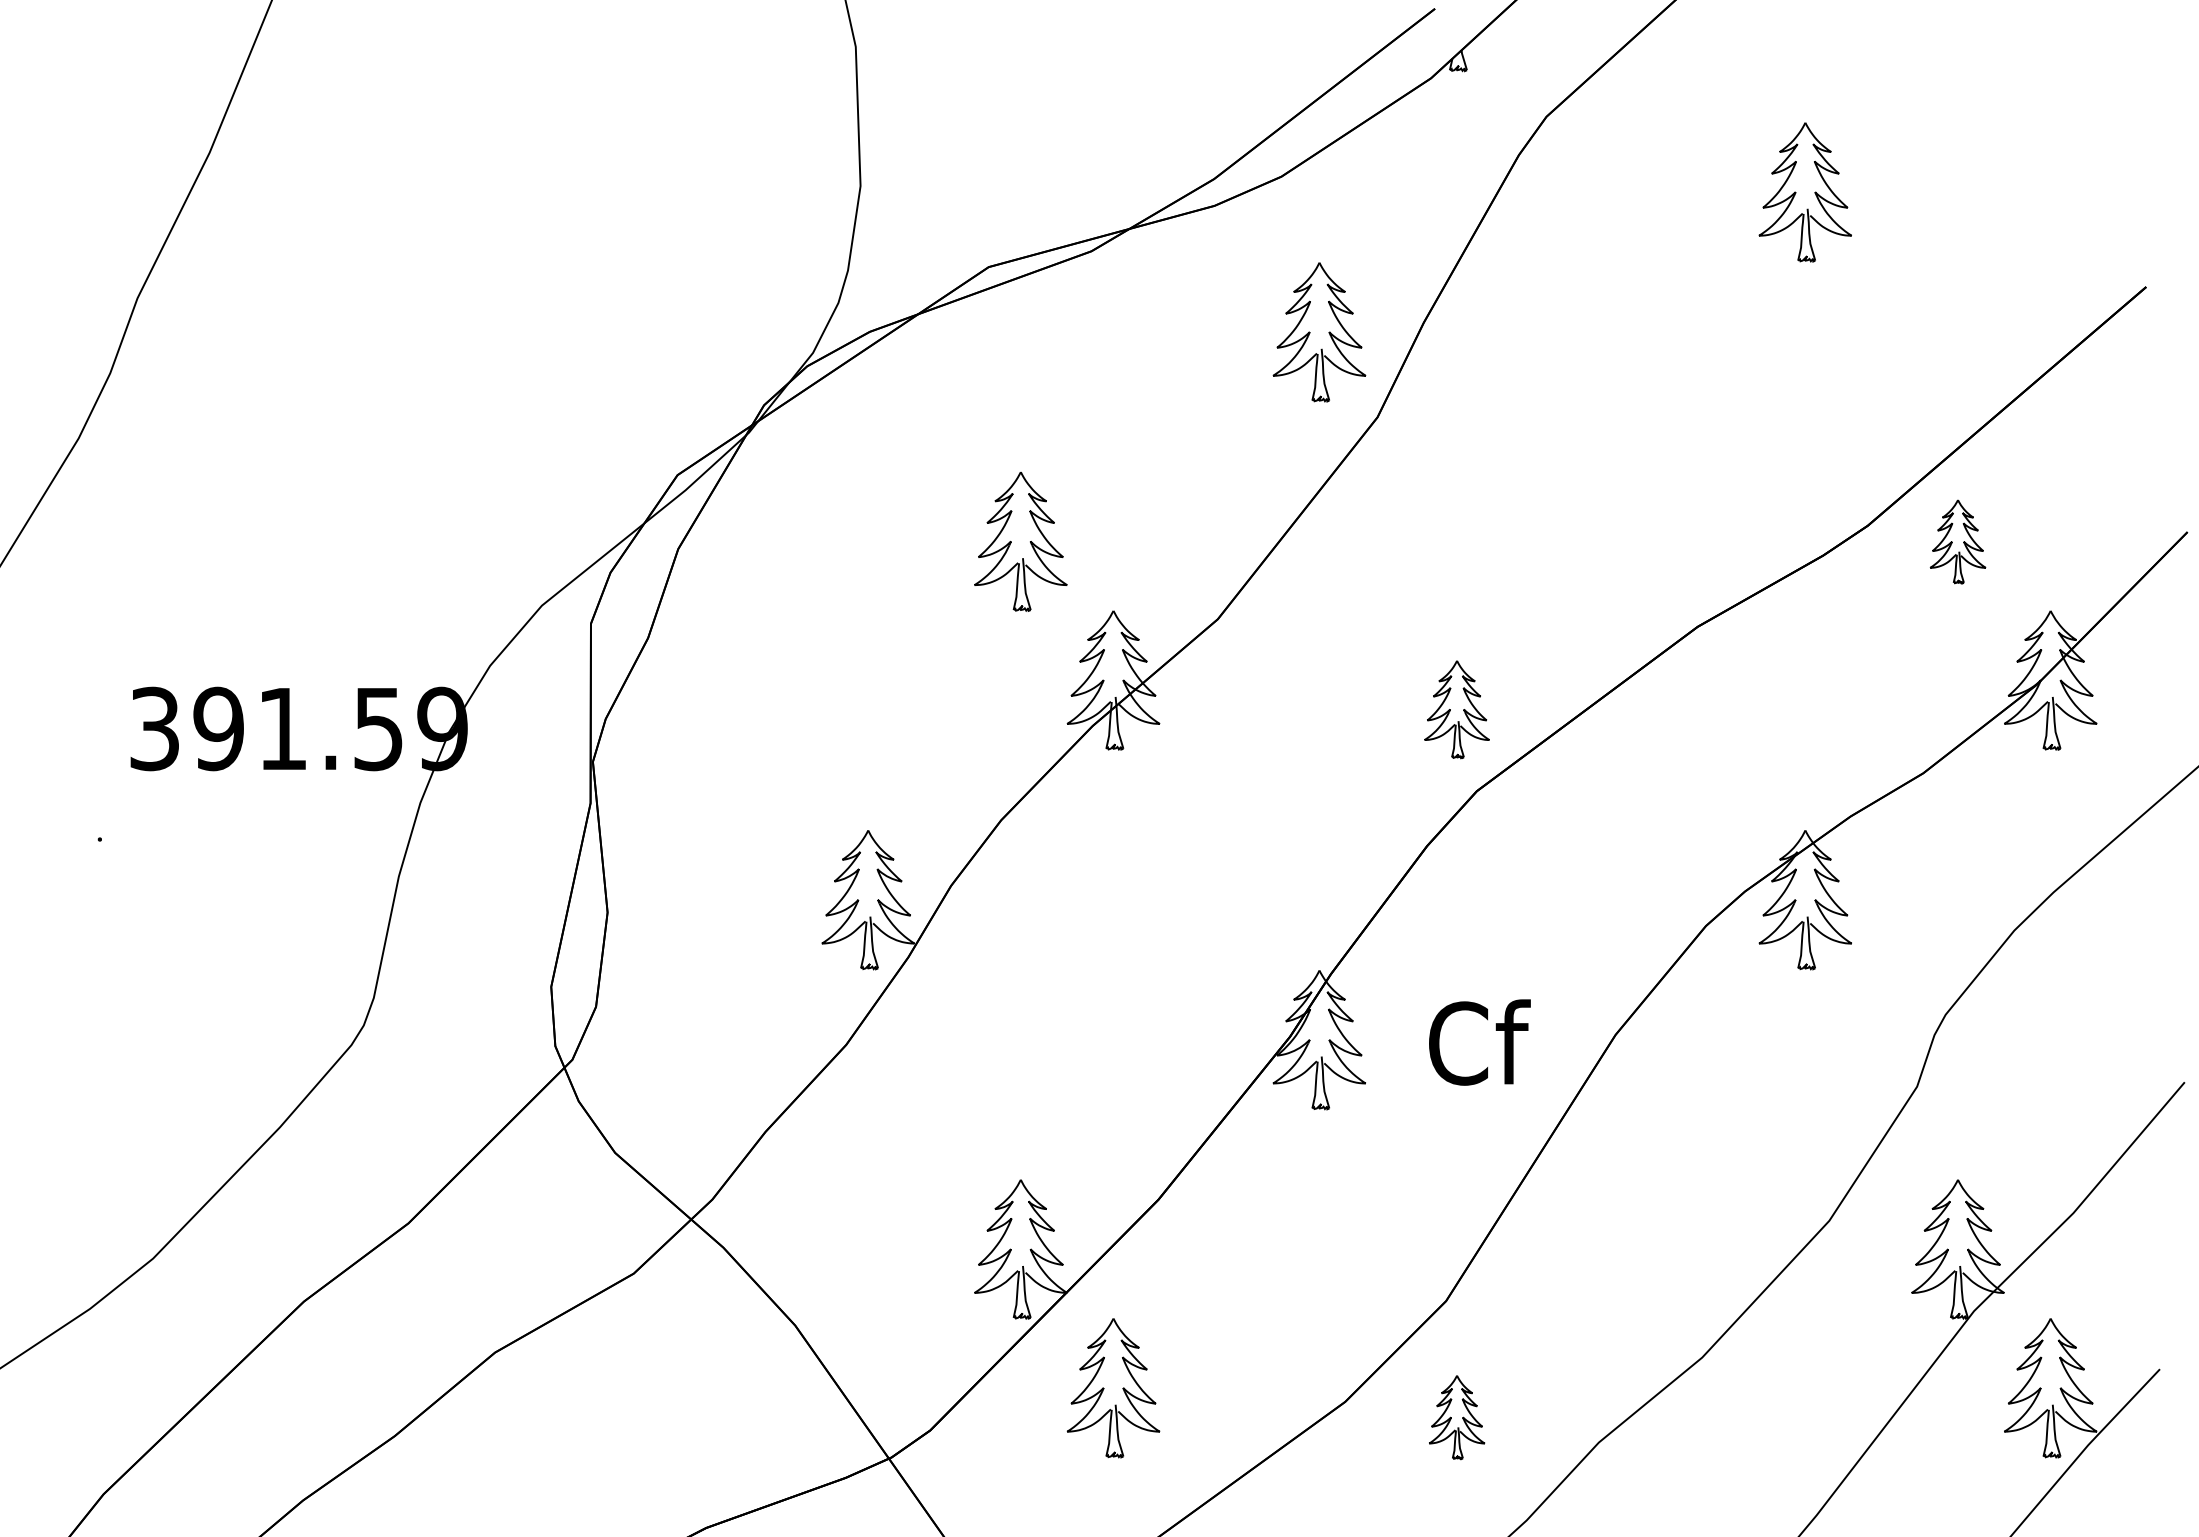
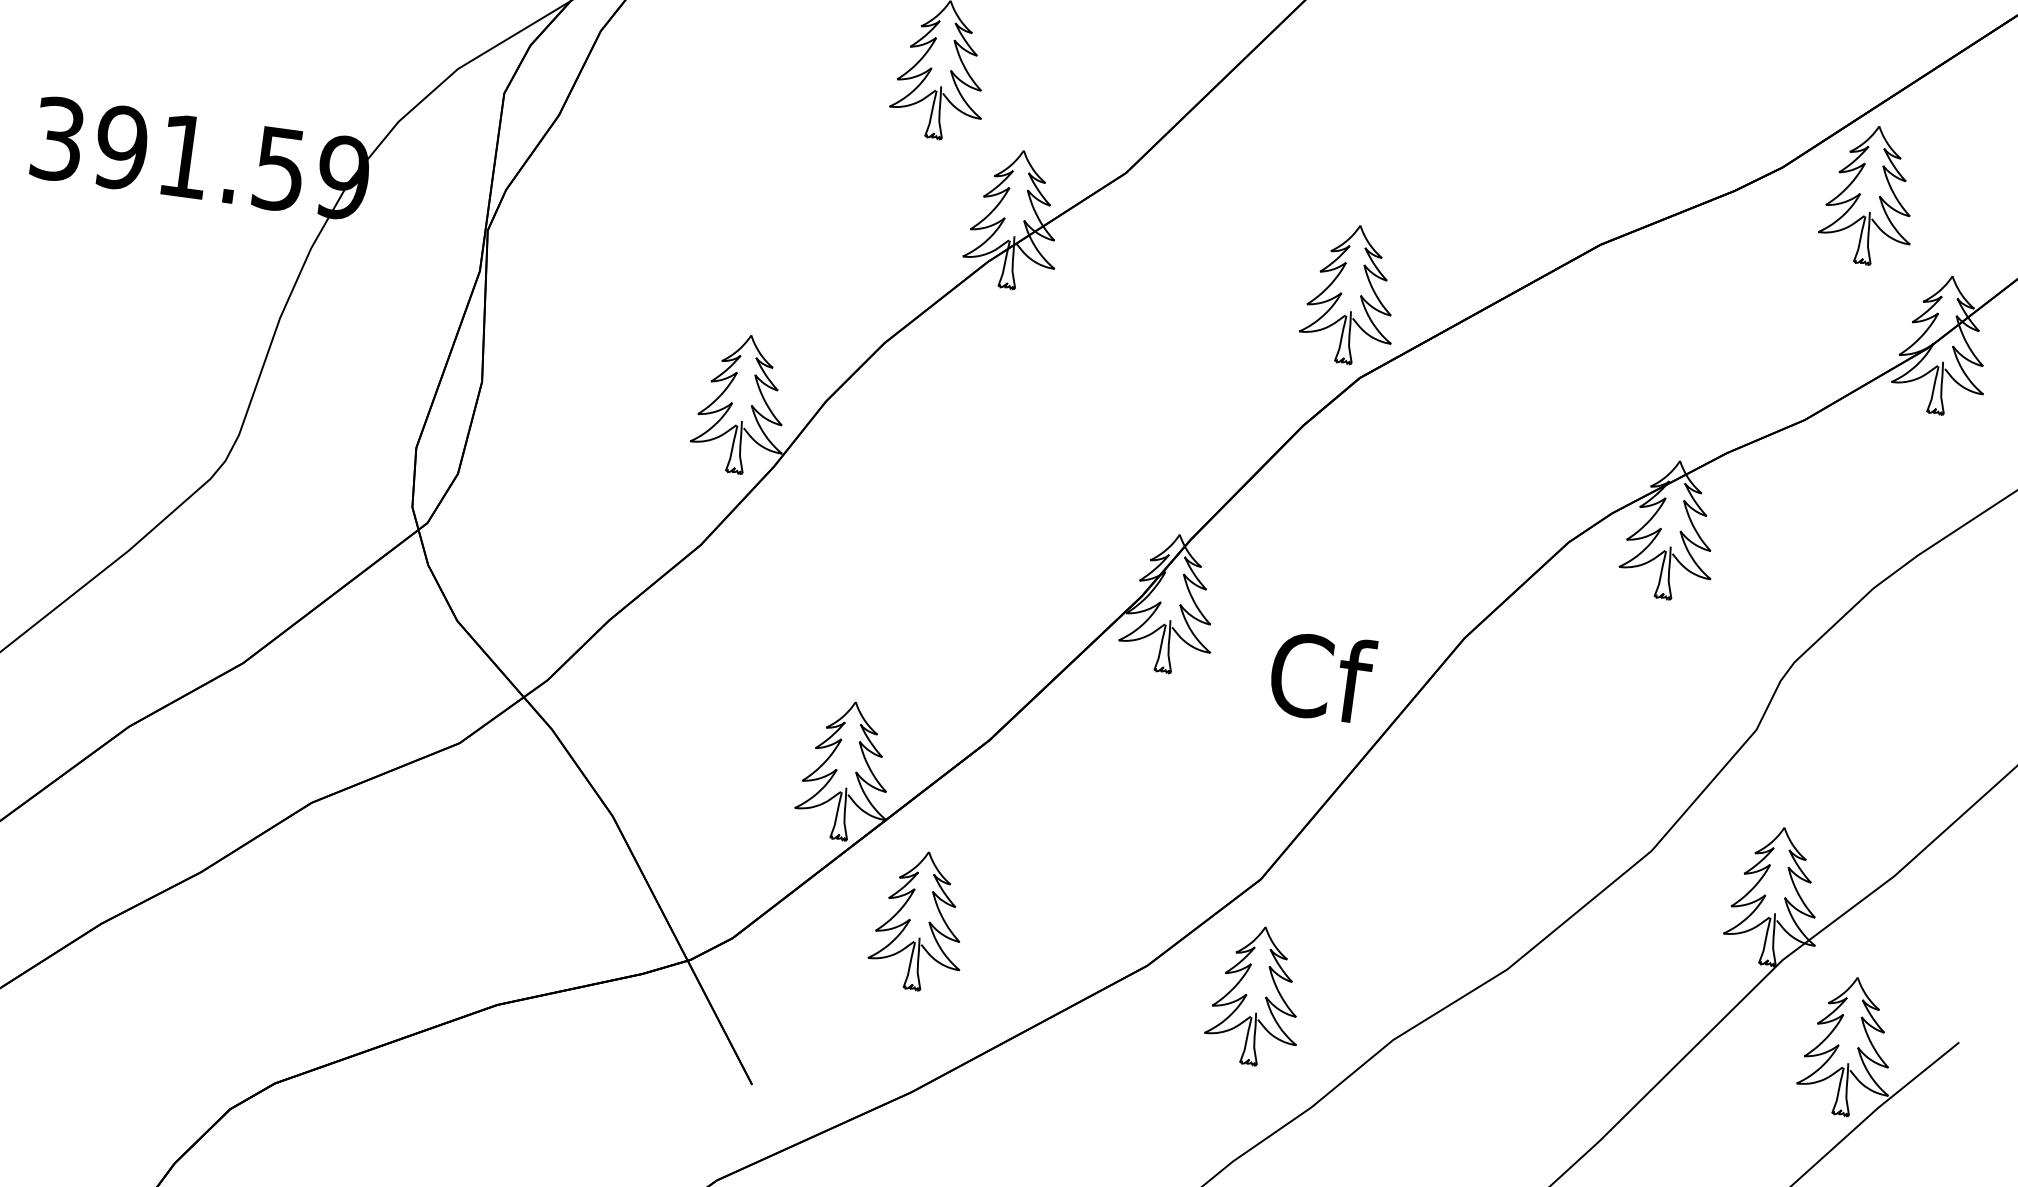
part: (1957, 541) -> (1869, 195), size x1.67
part: (1456, 709) -> (1350, 294), size x1.43
text: (1479, 1042) -> (1322, 677), moved
part: (1456, 1417) -> (1255, 995), size x1.67

